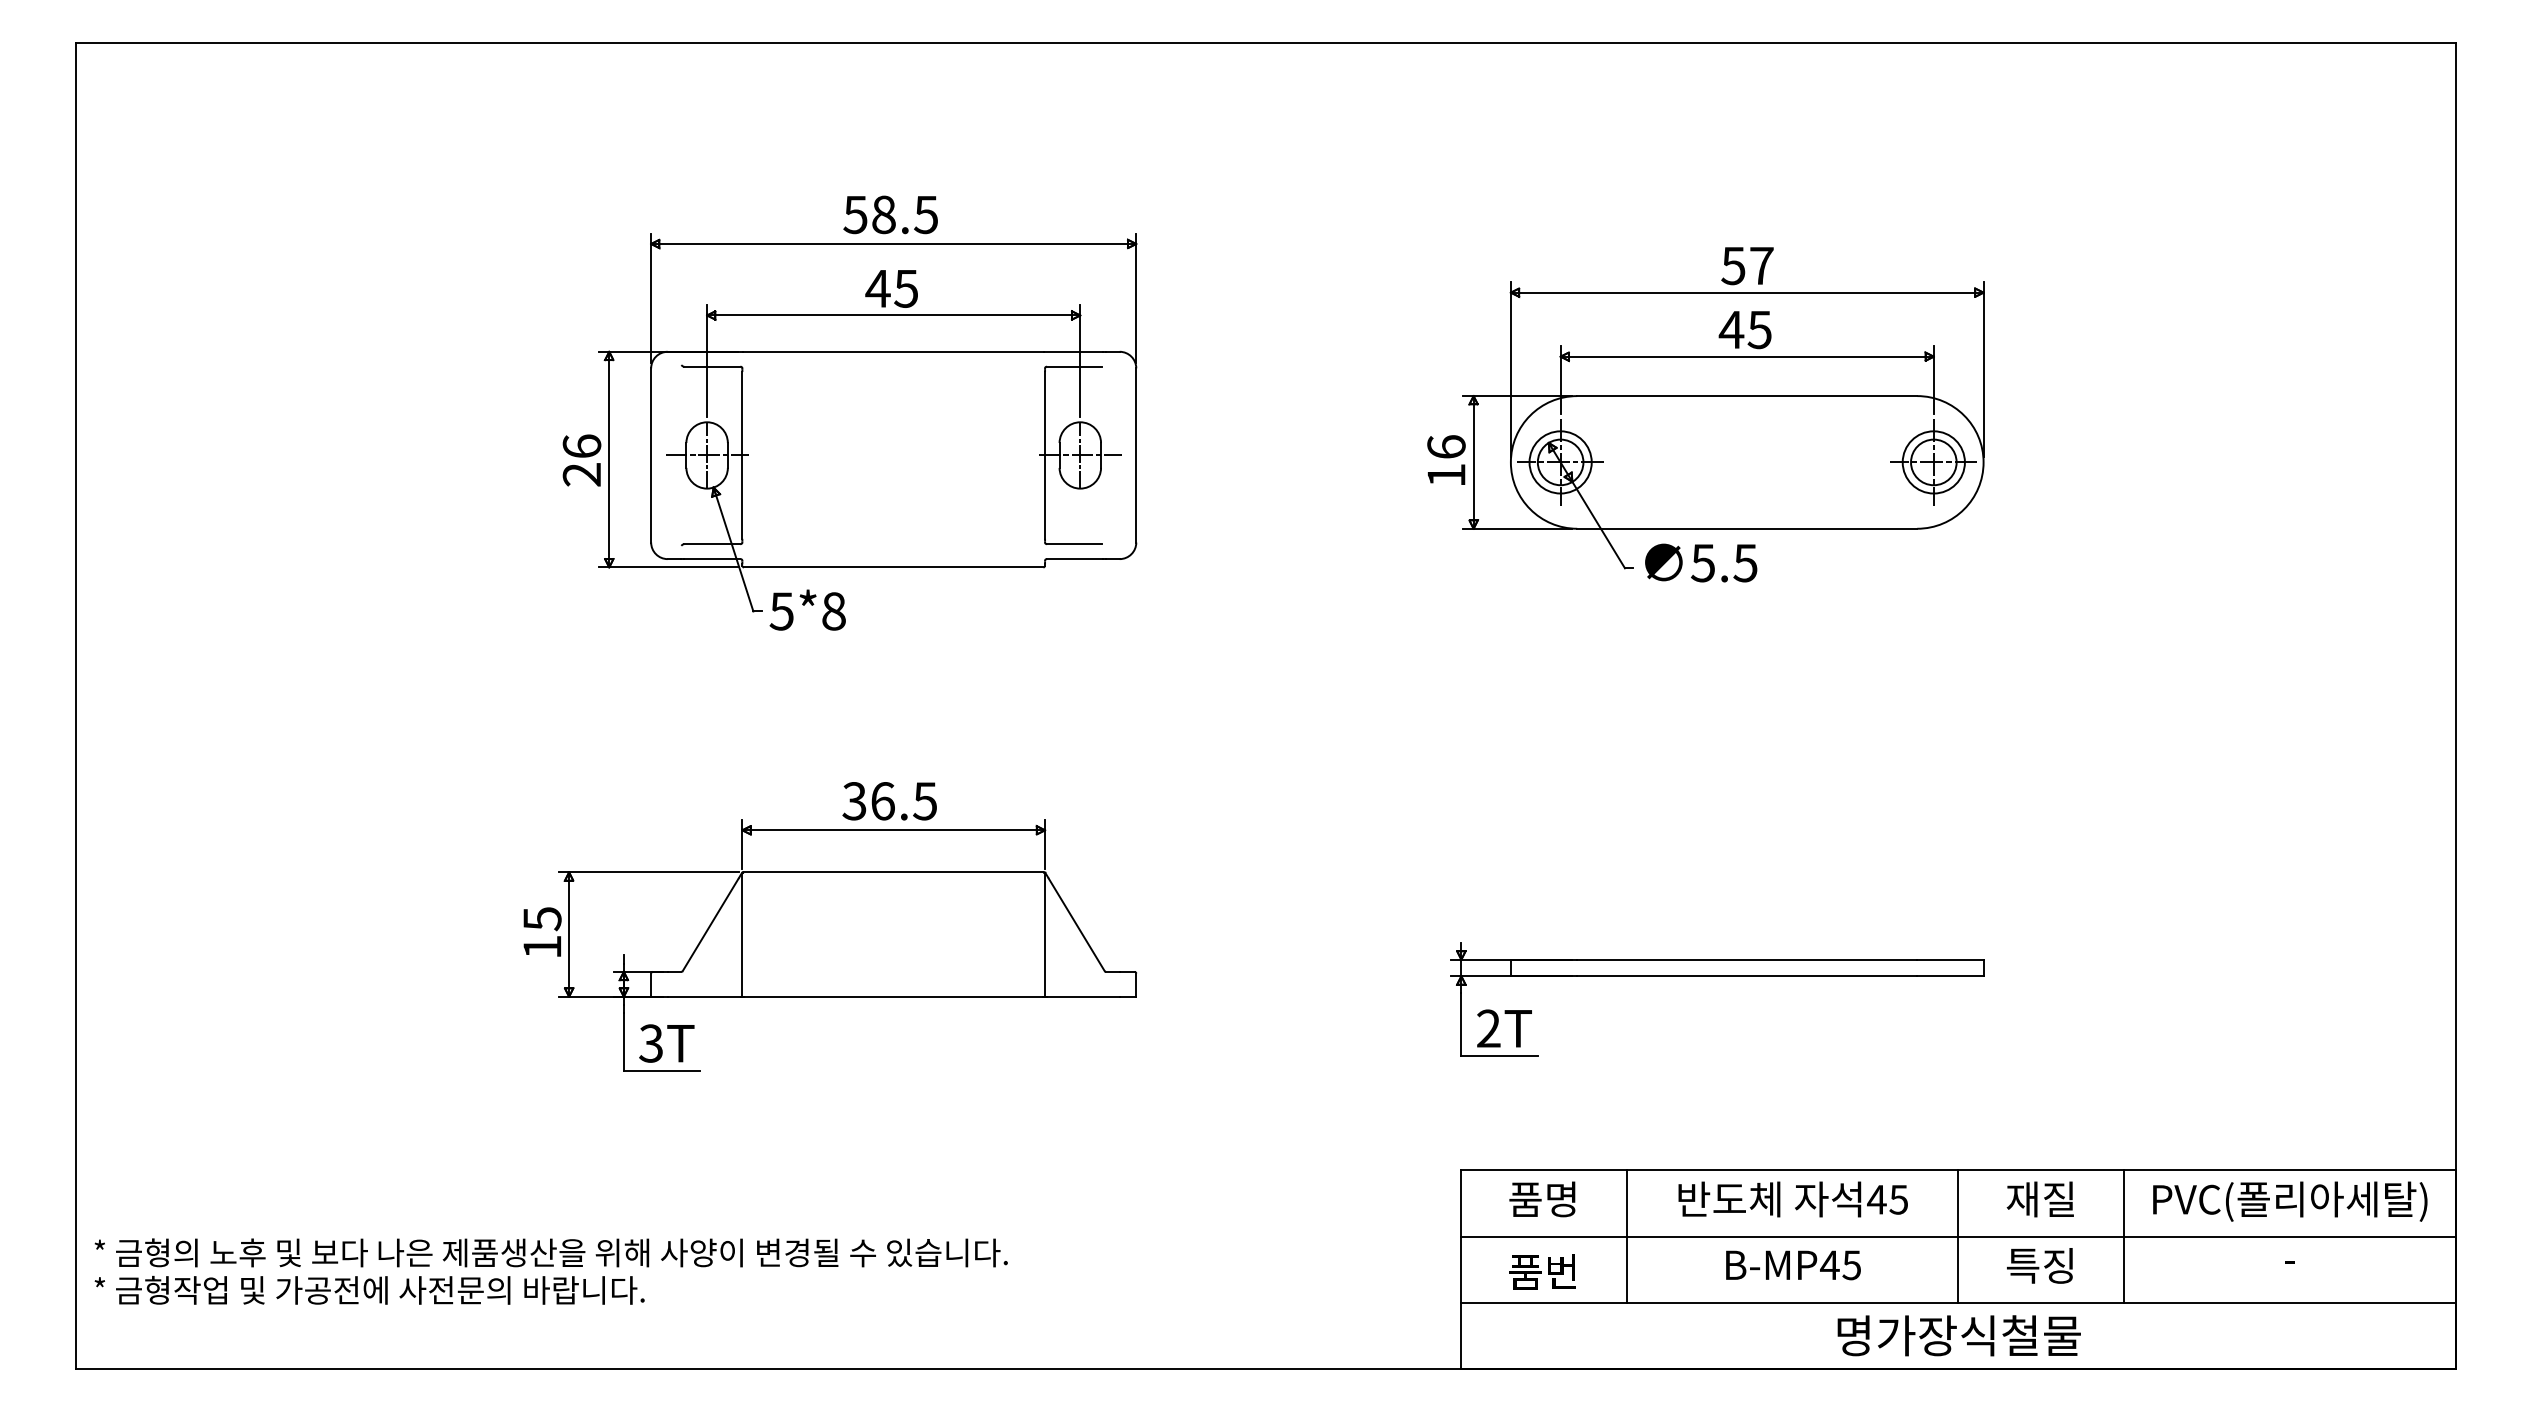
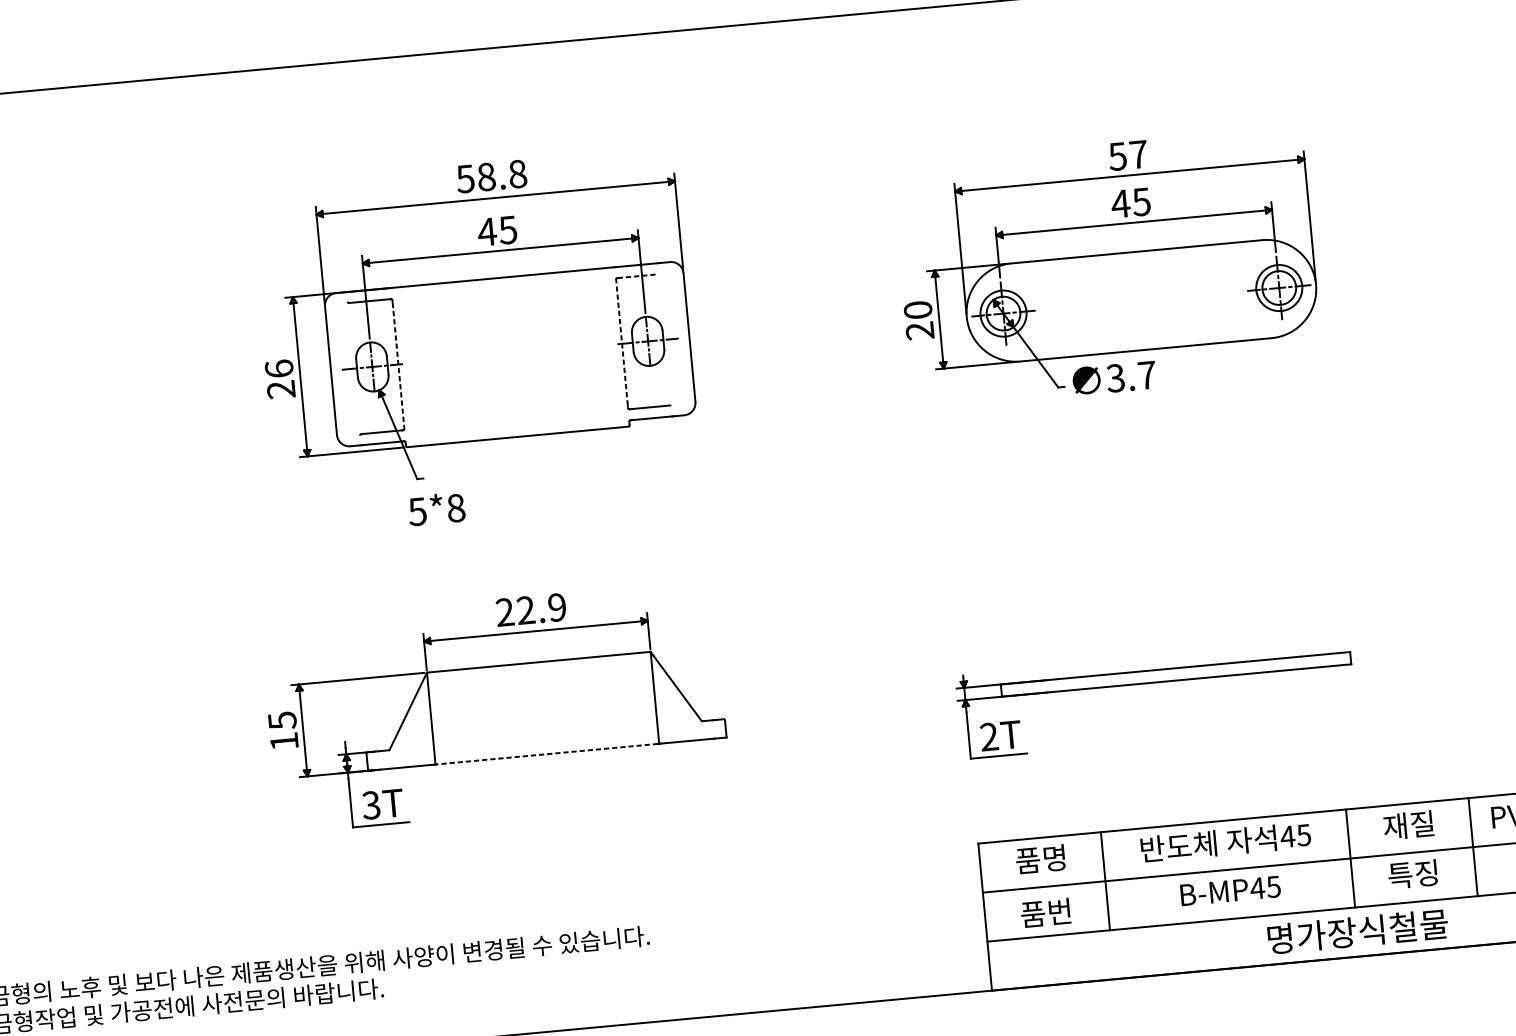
text: (926, 214) -> (517, 173), 58.5 -> 58.8
line: (1075, 366) -> (638, 275), solid -> dashed
line: (1045, 454) -> (622, 343), solid -> dashed
line: (742, 455) -> (398, 364), solid -> dashed
text: (1446, 461) -> (919, 320), 16 -> 20
text: (1724, 562) -> (1131, 376), 5.5 -> 3.7
text: (807, 609) -> (436, 508), moved
text: (889, 801) -> (530, 610), 36.5 -> 22.9
line: (893, 996) -> (547, 753), solid -> dashed

